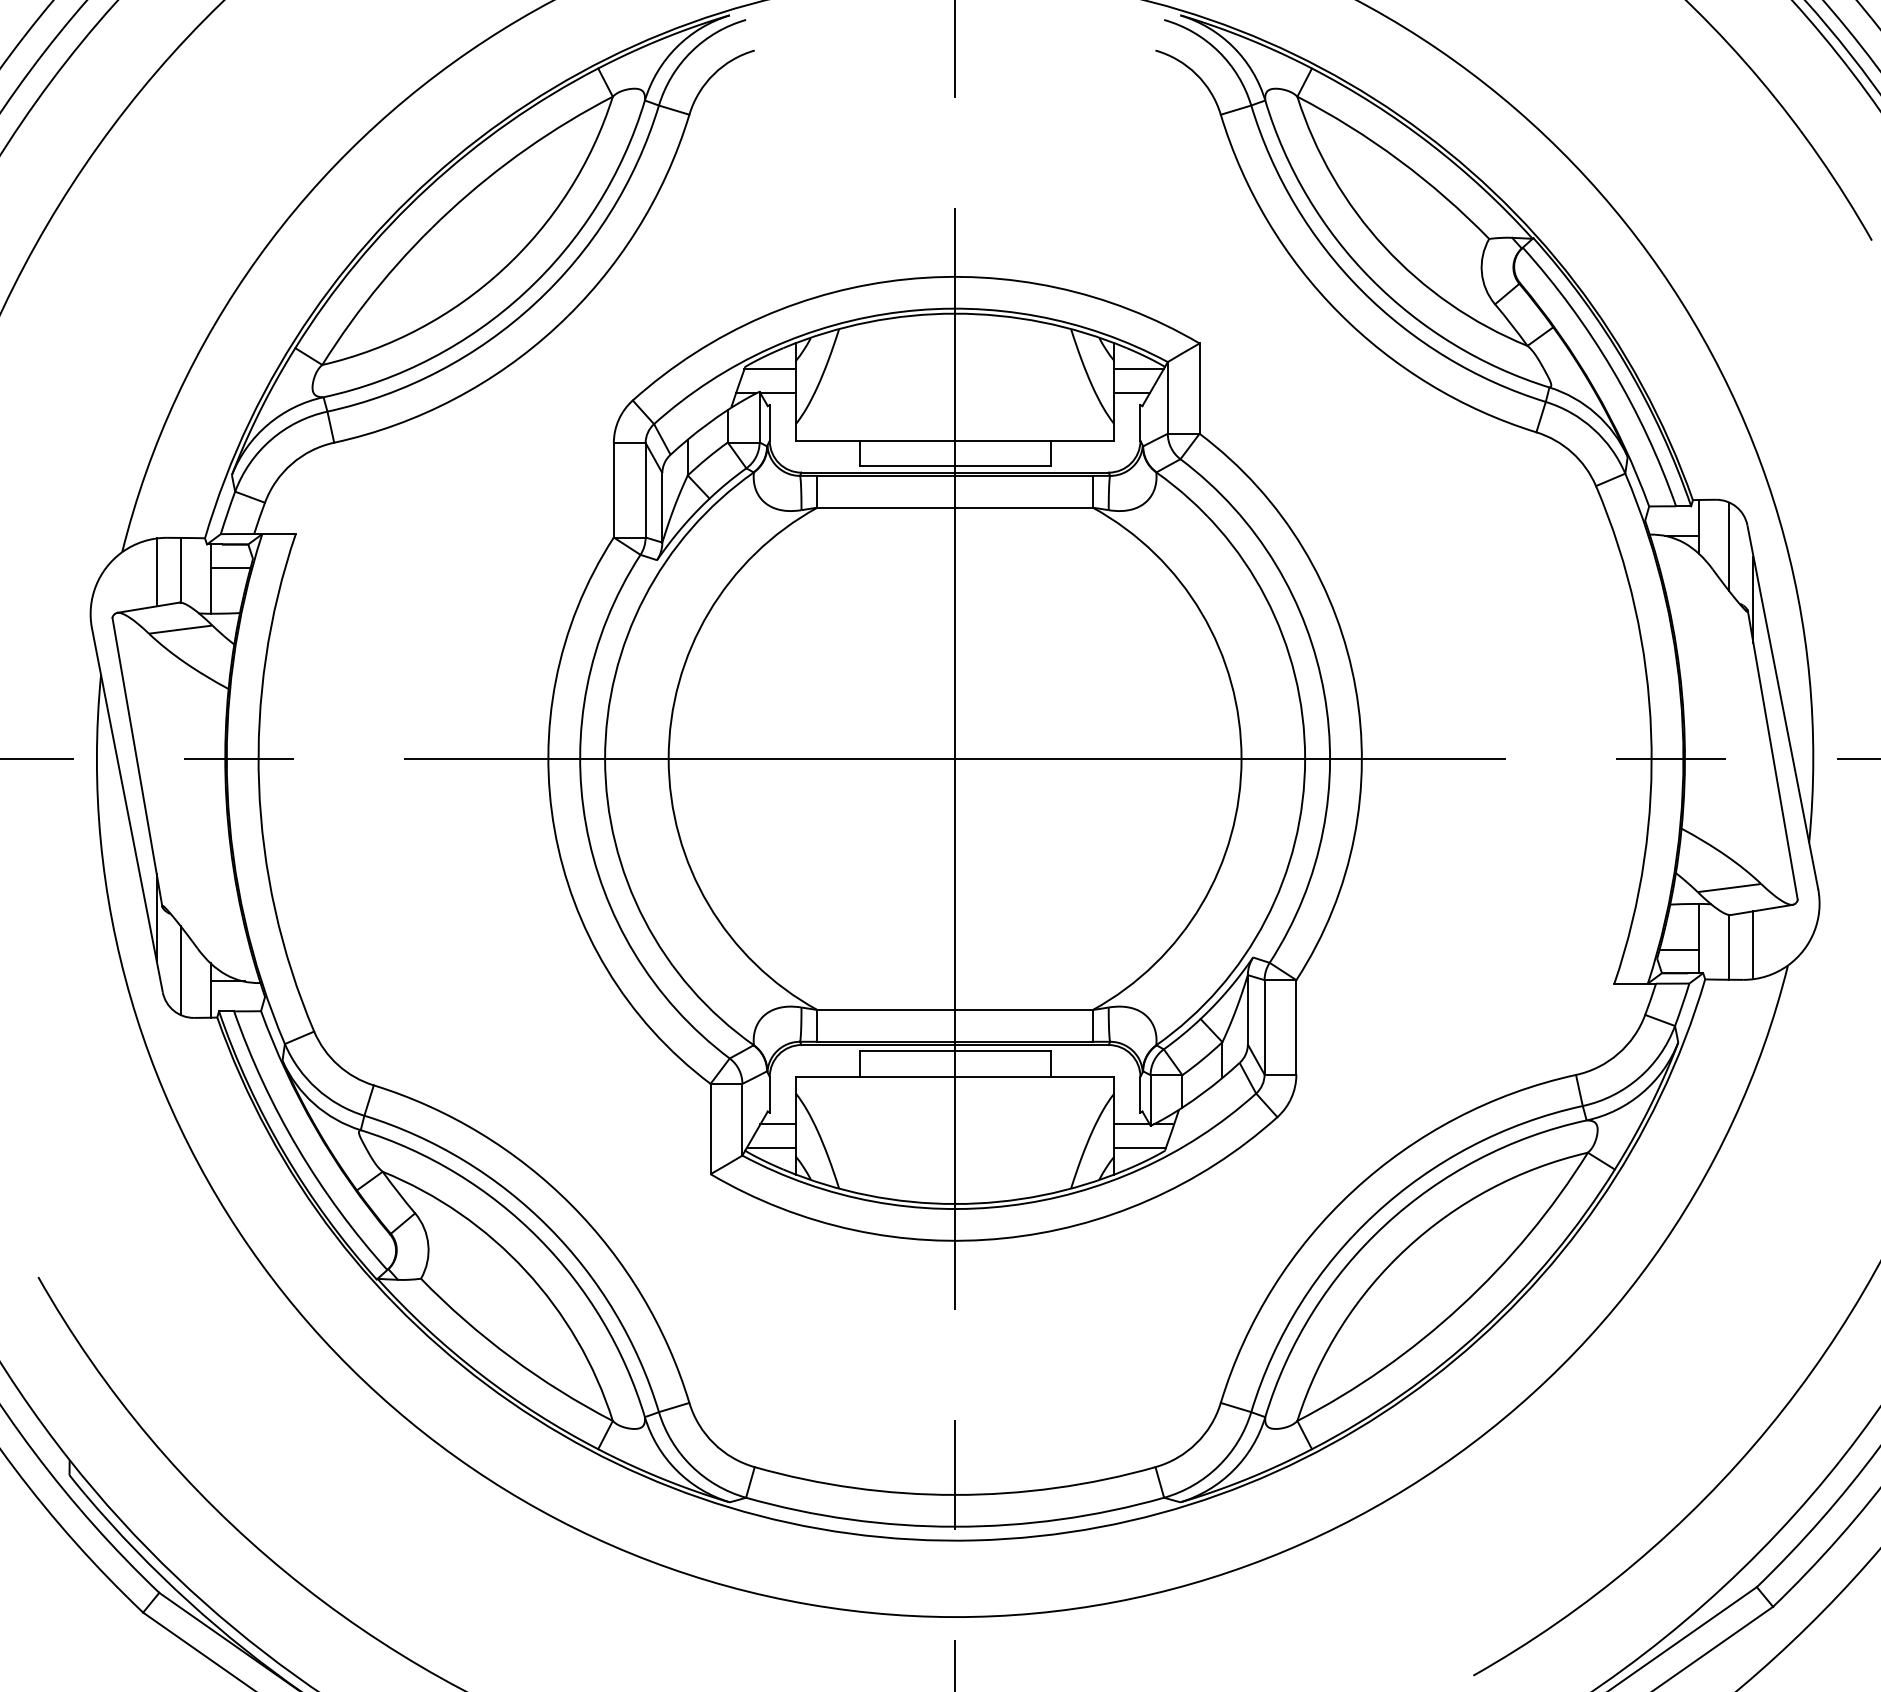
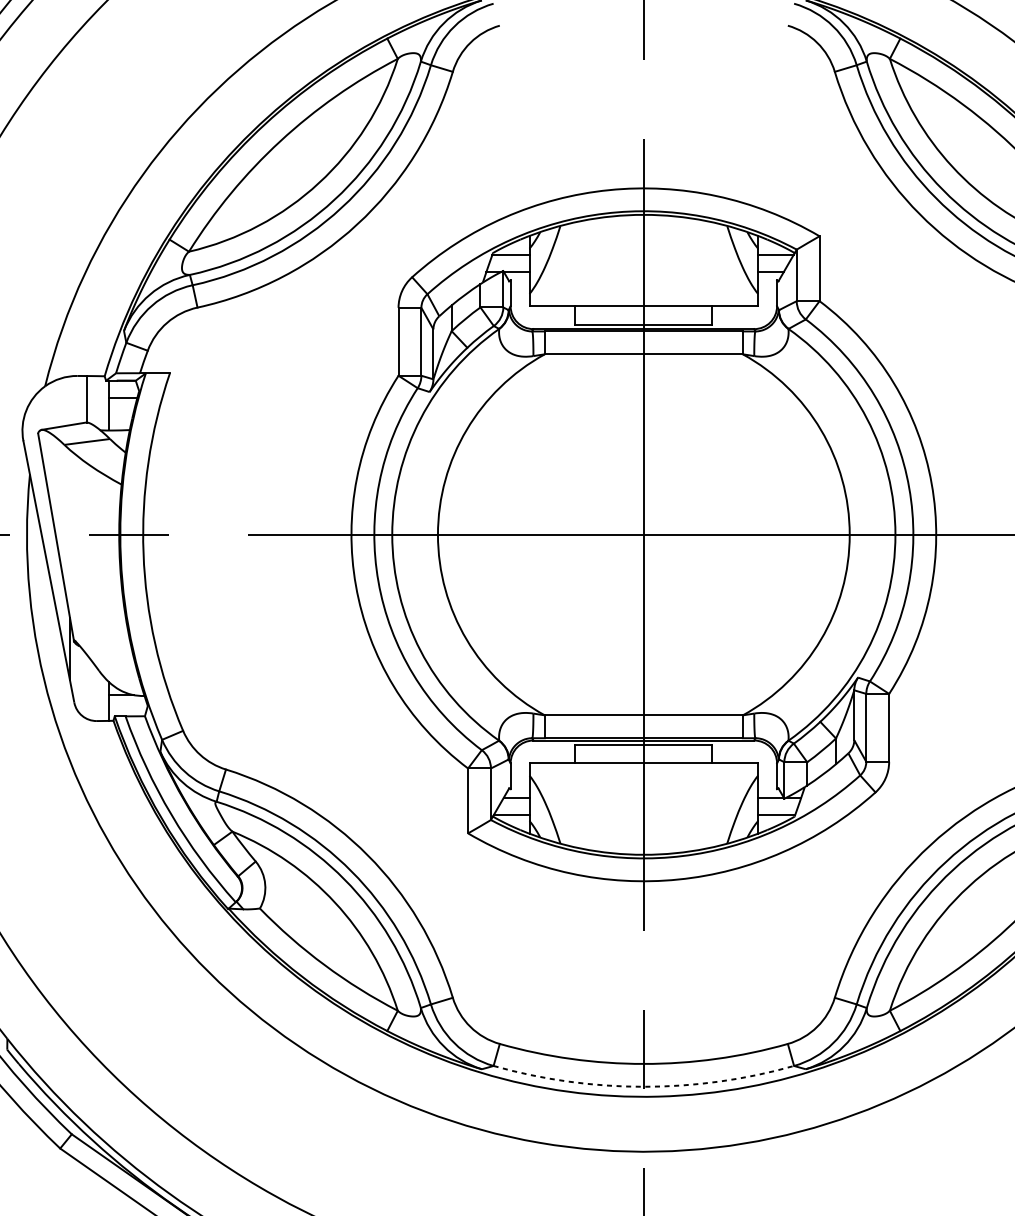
line: (156, 572) -> (69, 400), removed
line: (180, 970) -> (87, 686), removed
arc: (955, 1526) -> (644, 1086), solid -> dashed

